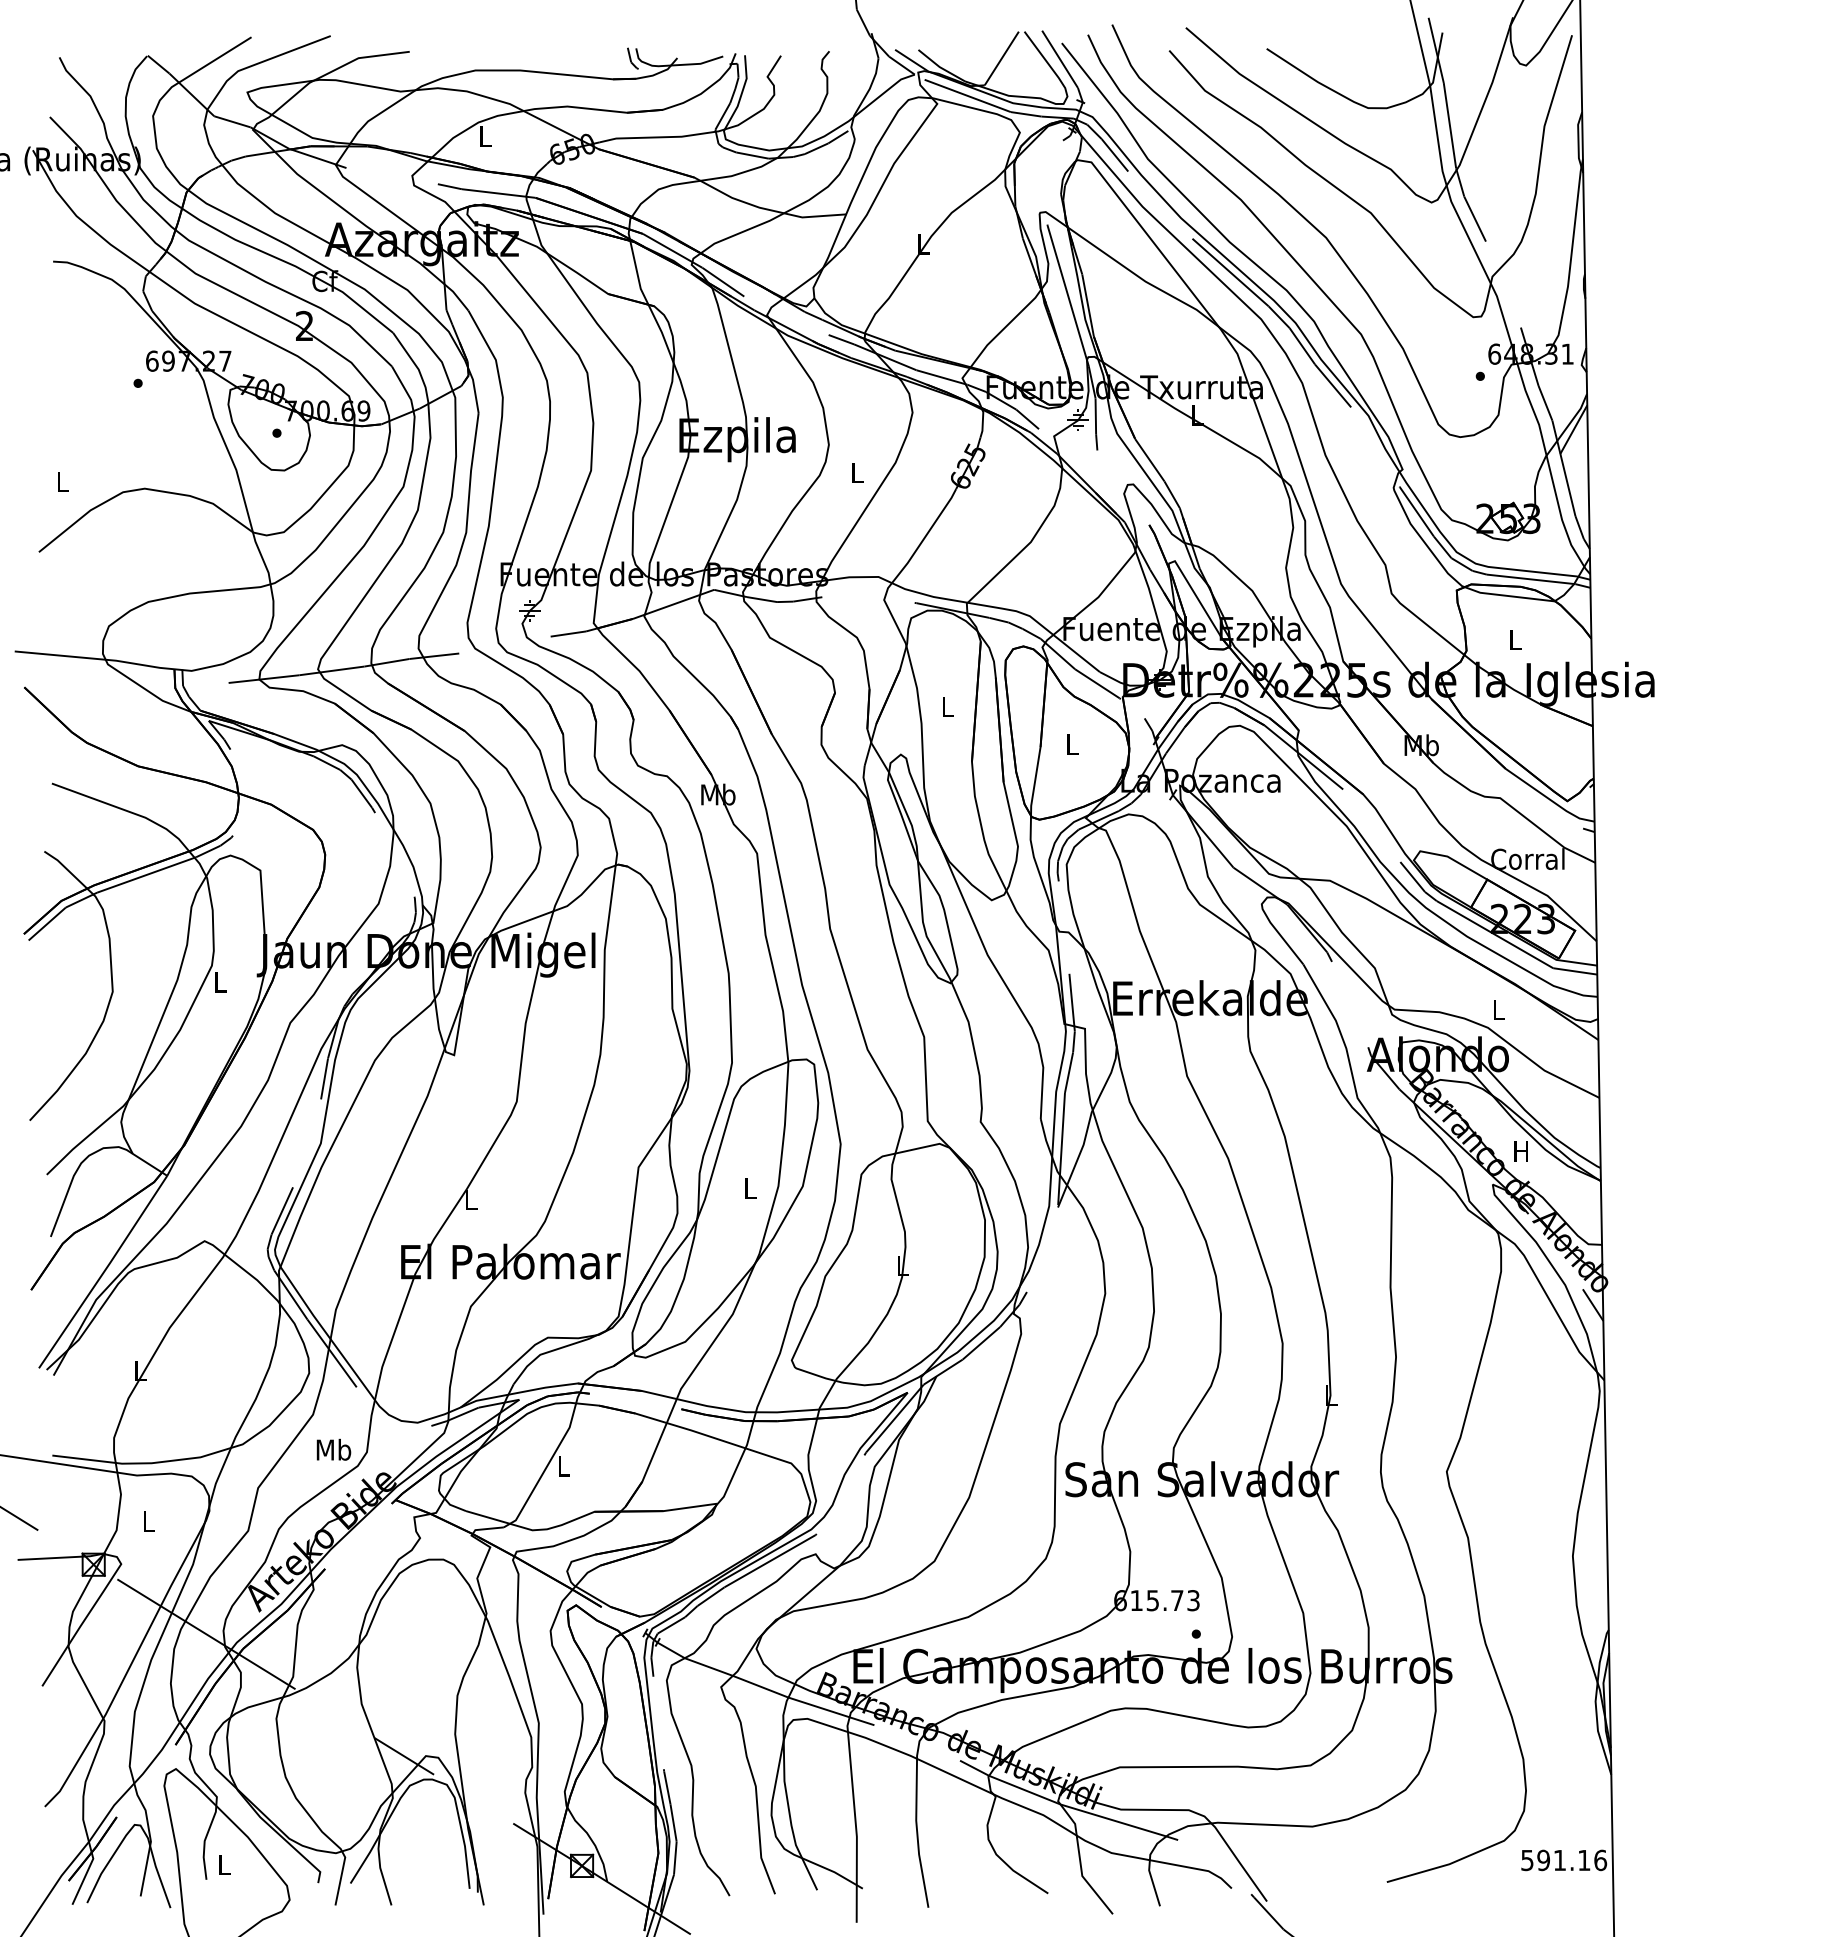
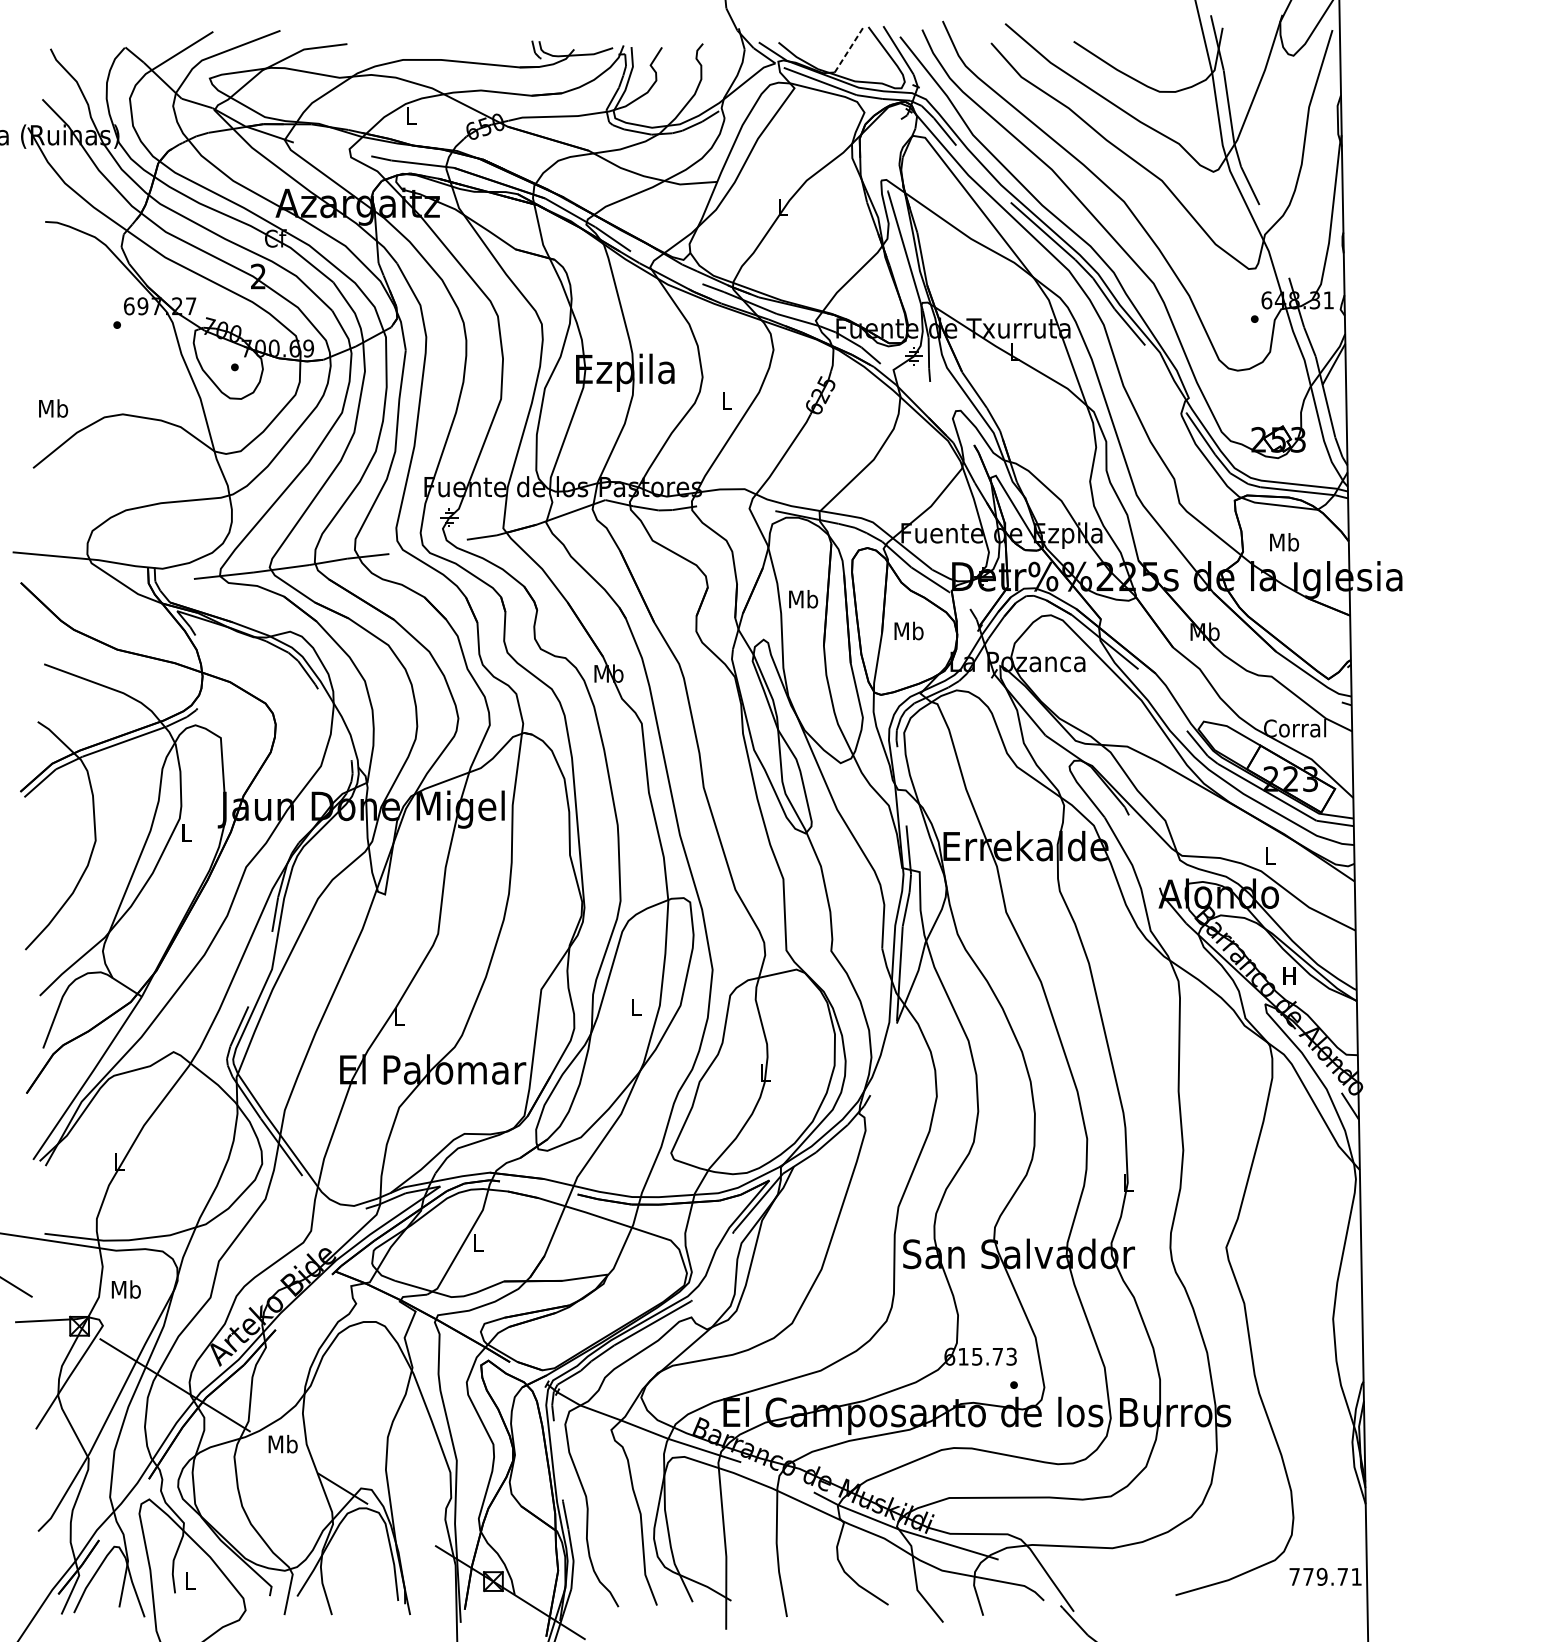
line: (1001, 58) -> (848, 49), solid -> dashed
text: (62, 481) -> (53, 408), L -> Mb
text: (1515, 639) -> (1284, 542), L -> Mb
text: (947, 706) -> (803, 598), L -> Mb
text: (1072, 744) -> (909, 631), L -> Mb
text: (333, 1449) -> (282, 1443), moved
text: (148, 1521) -> (126, 1289), L -> Mb
text: (1564, 1860) -> (1326, 1576), 591.16 -> 779.71

